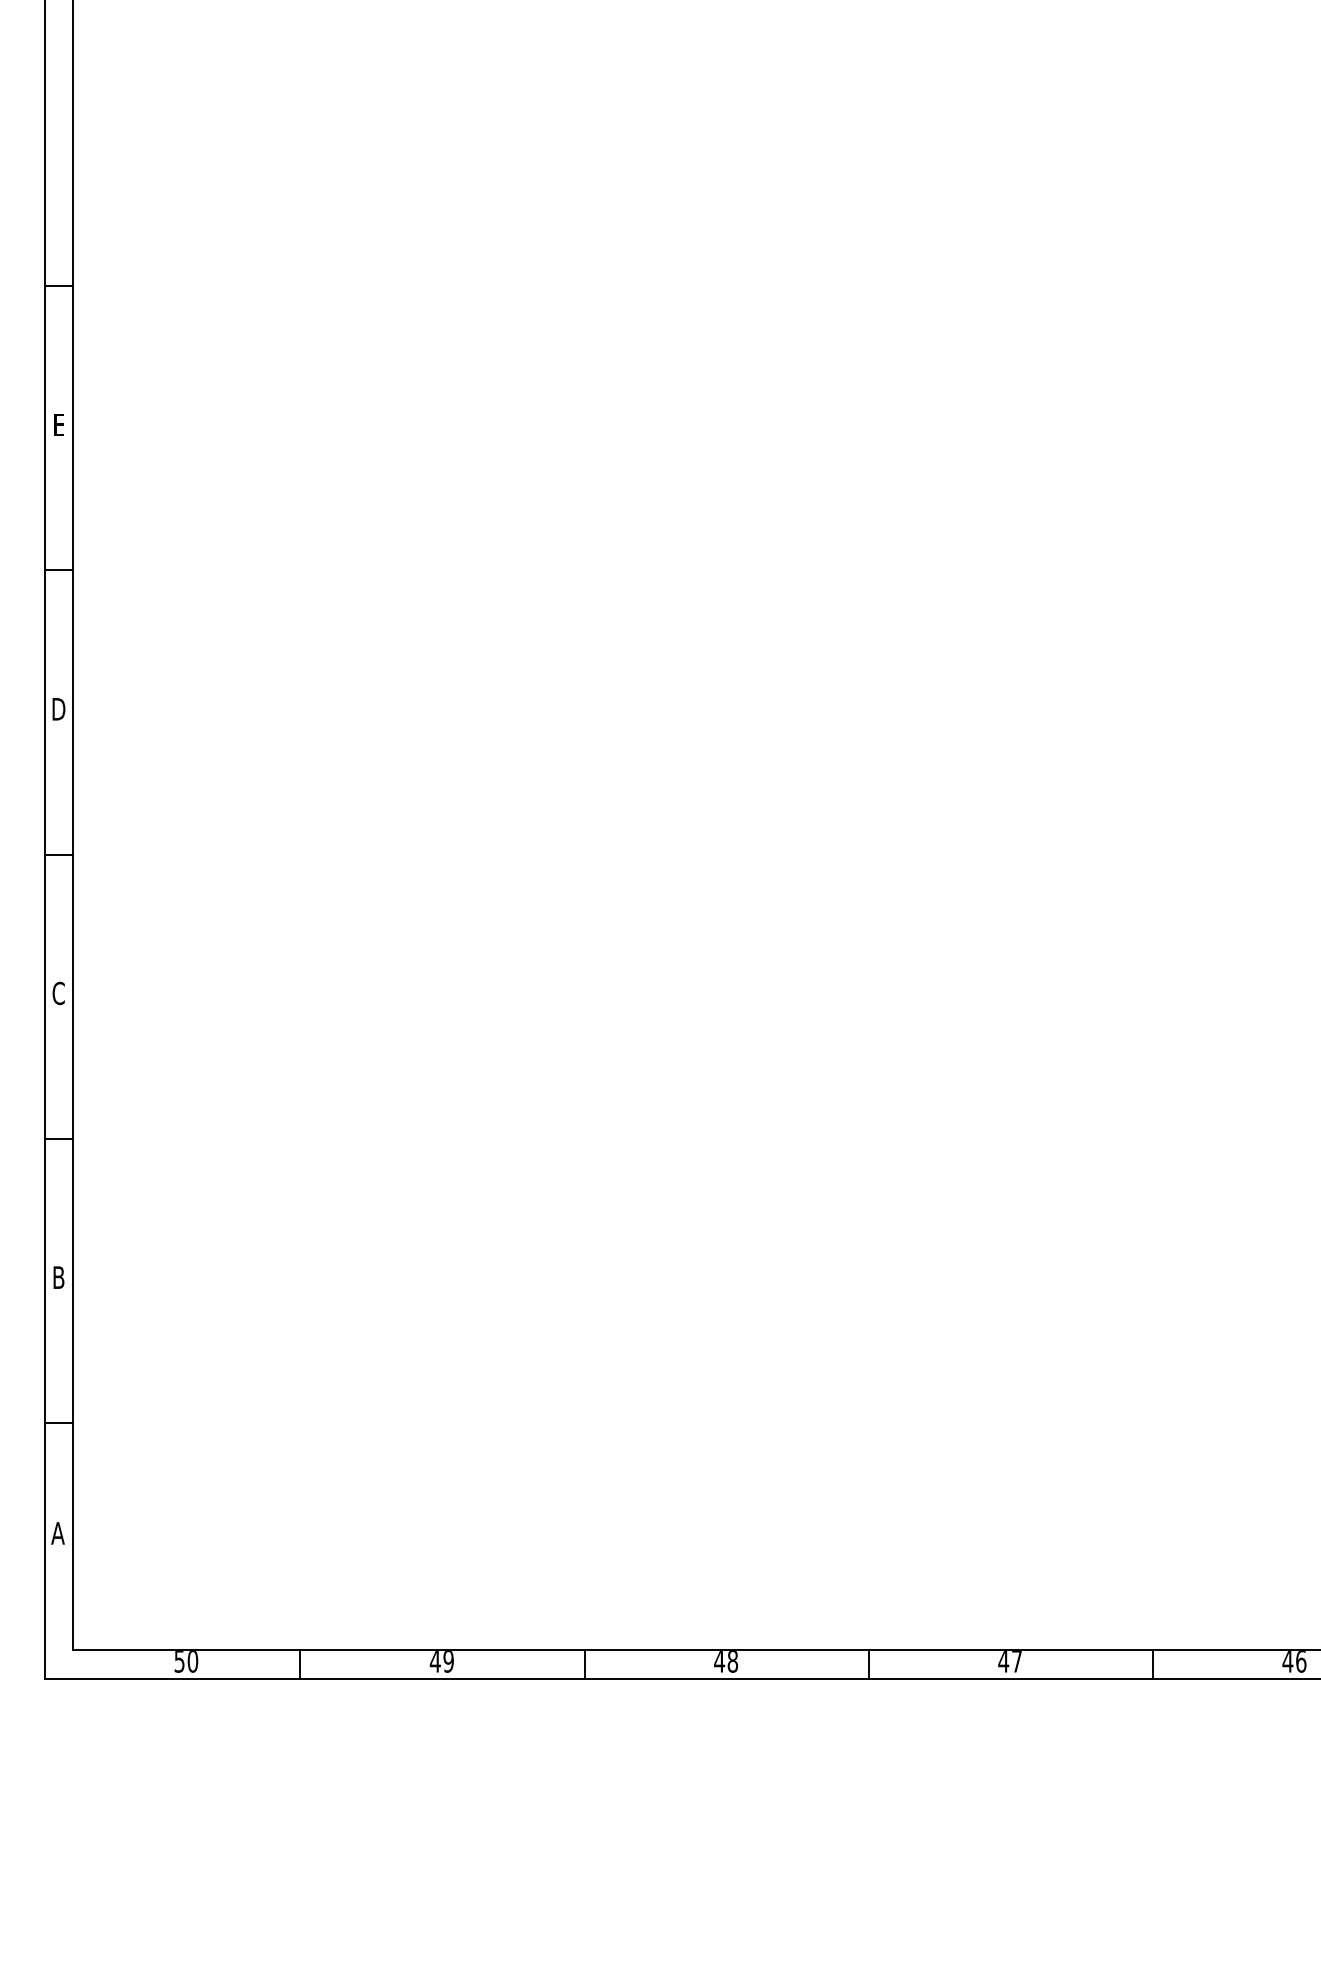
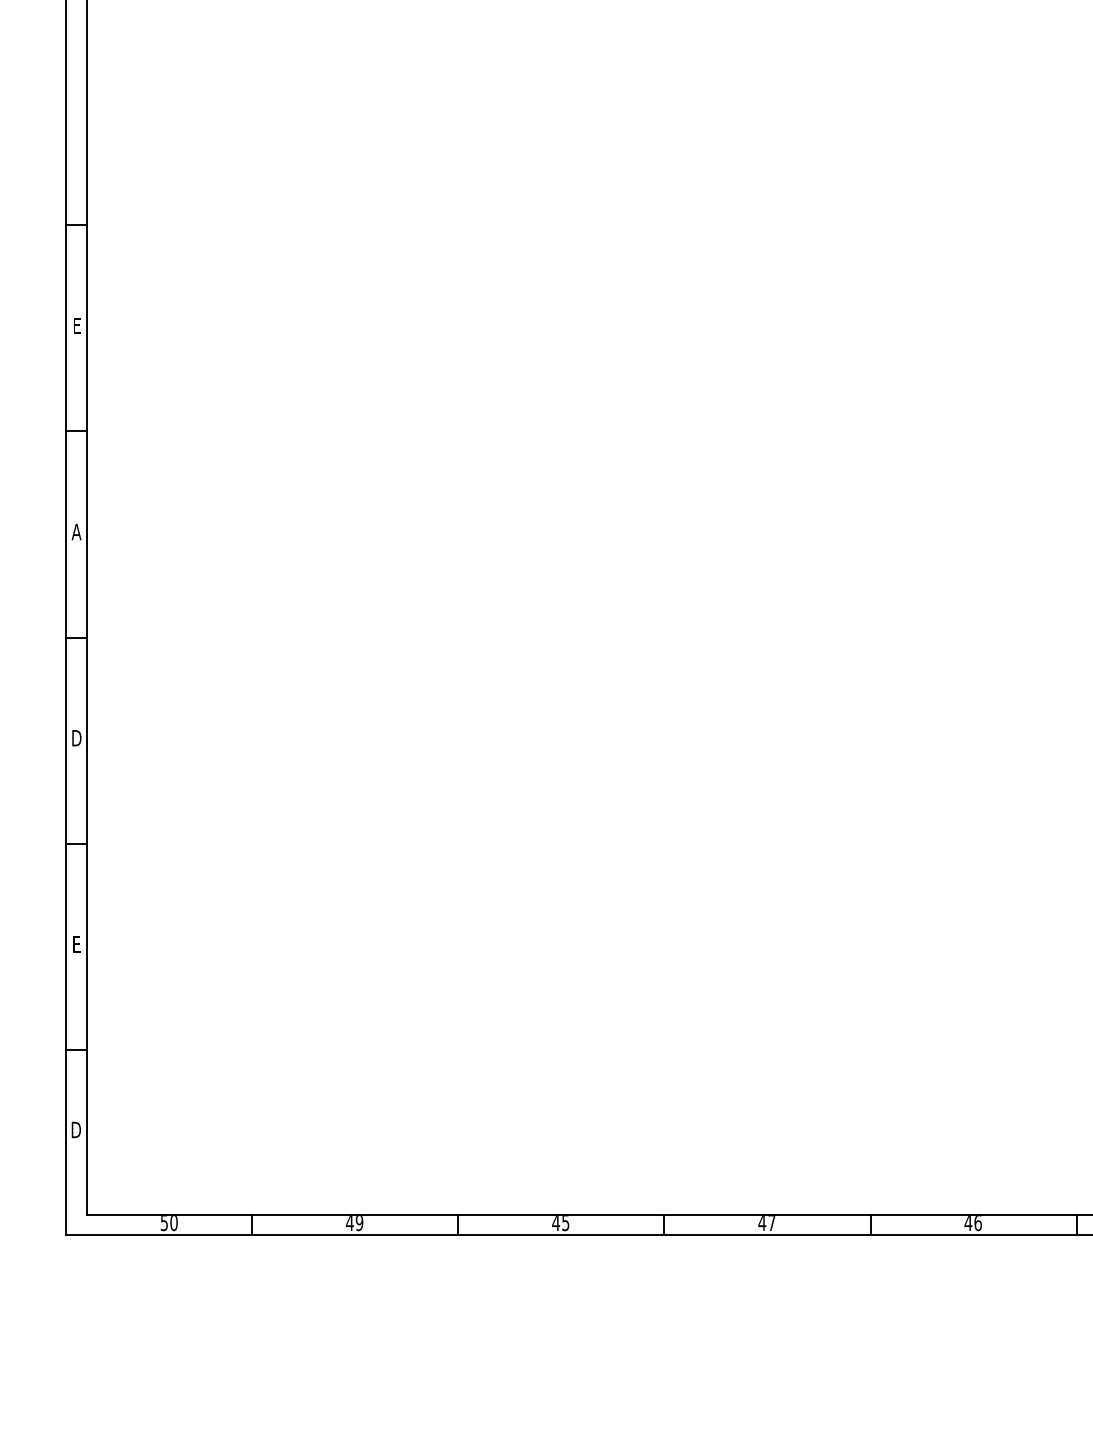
text: (58, 708) -> (76, 531), D -> A
text: (58, 992) -> (76, 737), C -> D
text: (58, 1277) -> (76, 944), B -> E
text: (57, 1532) -> (75, 1129), A -> D
text: (732, 1662) -> (565, 1223), 48 -> 45

